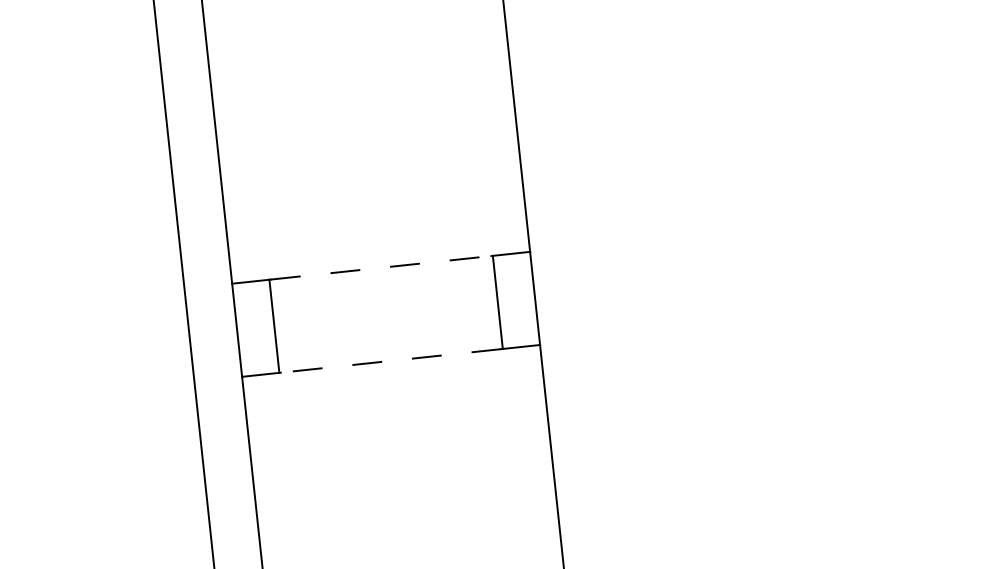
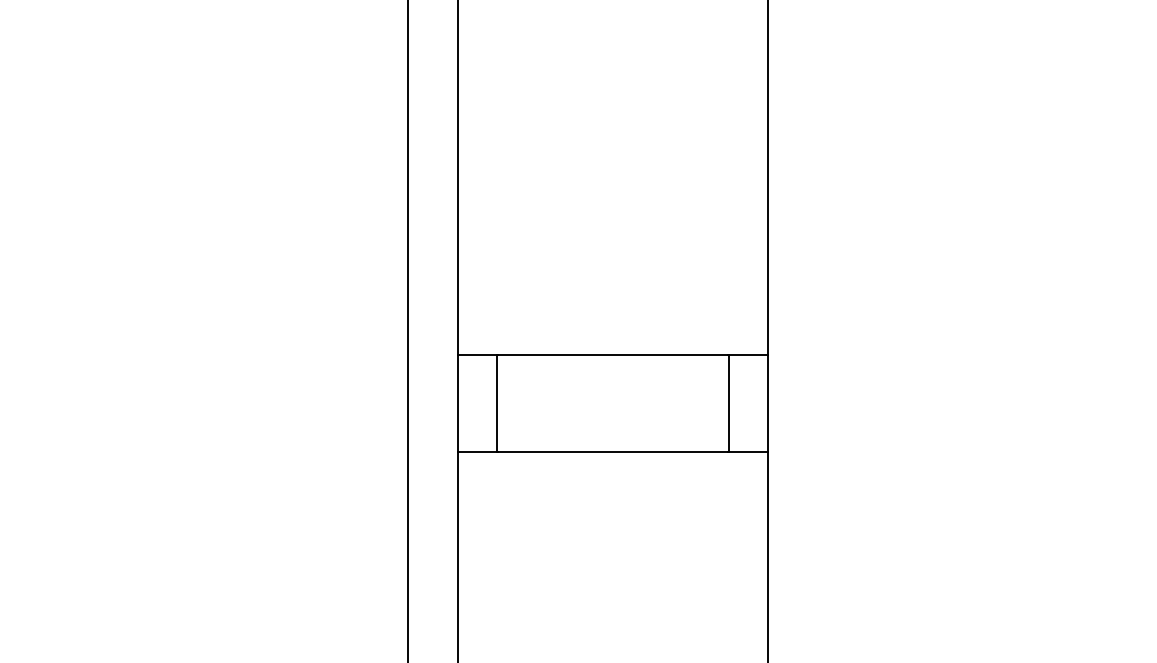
line: (380, 267) -> (612, 355), dashed -> solid
line: (390, 361) -> (612, 452), dashed -> solid

